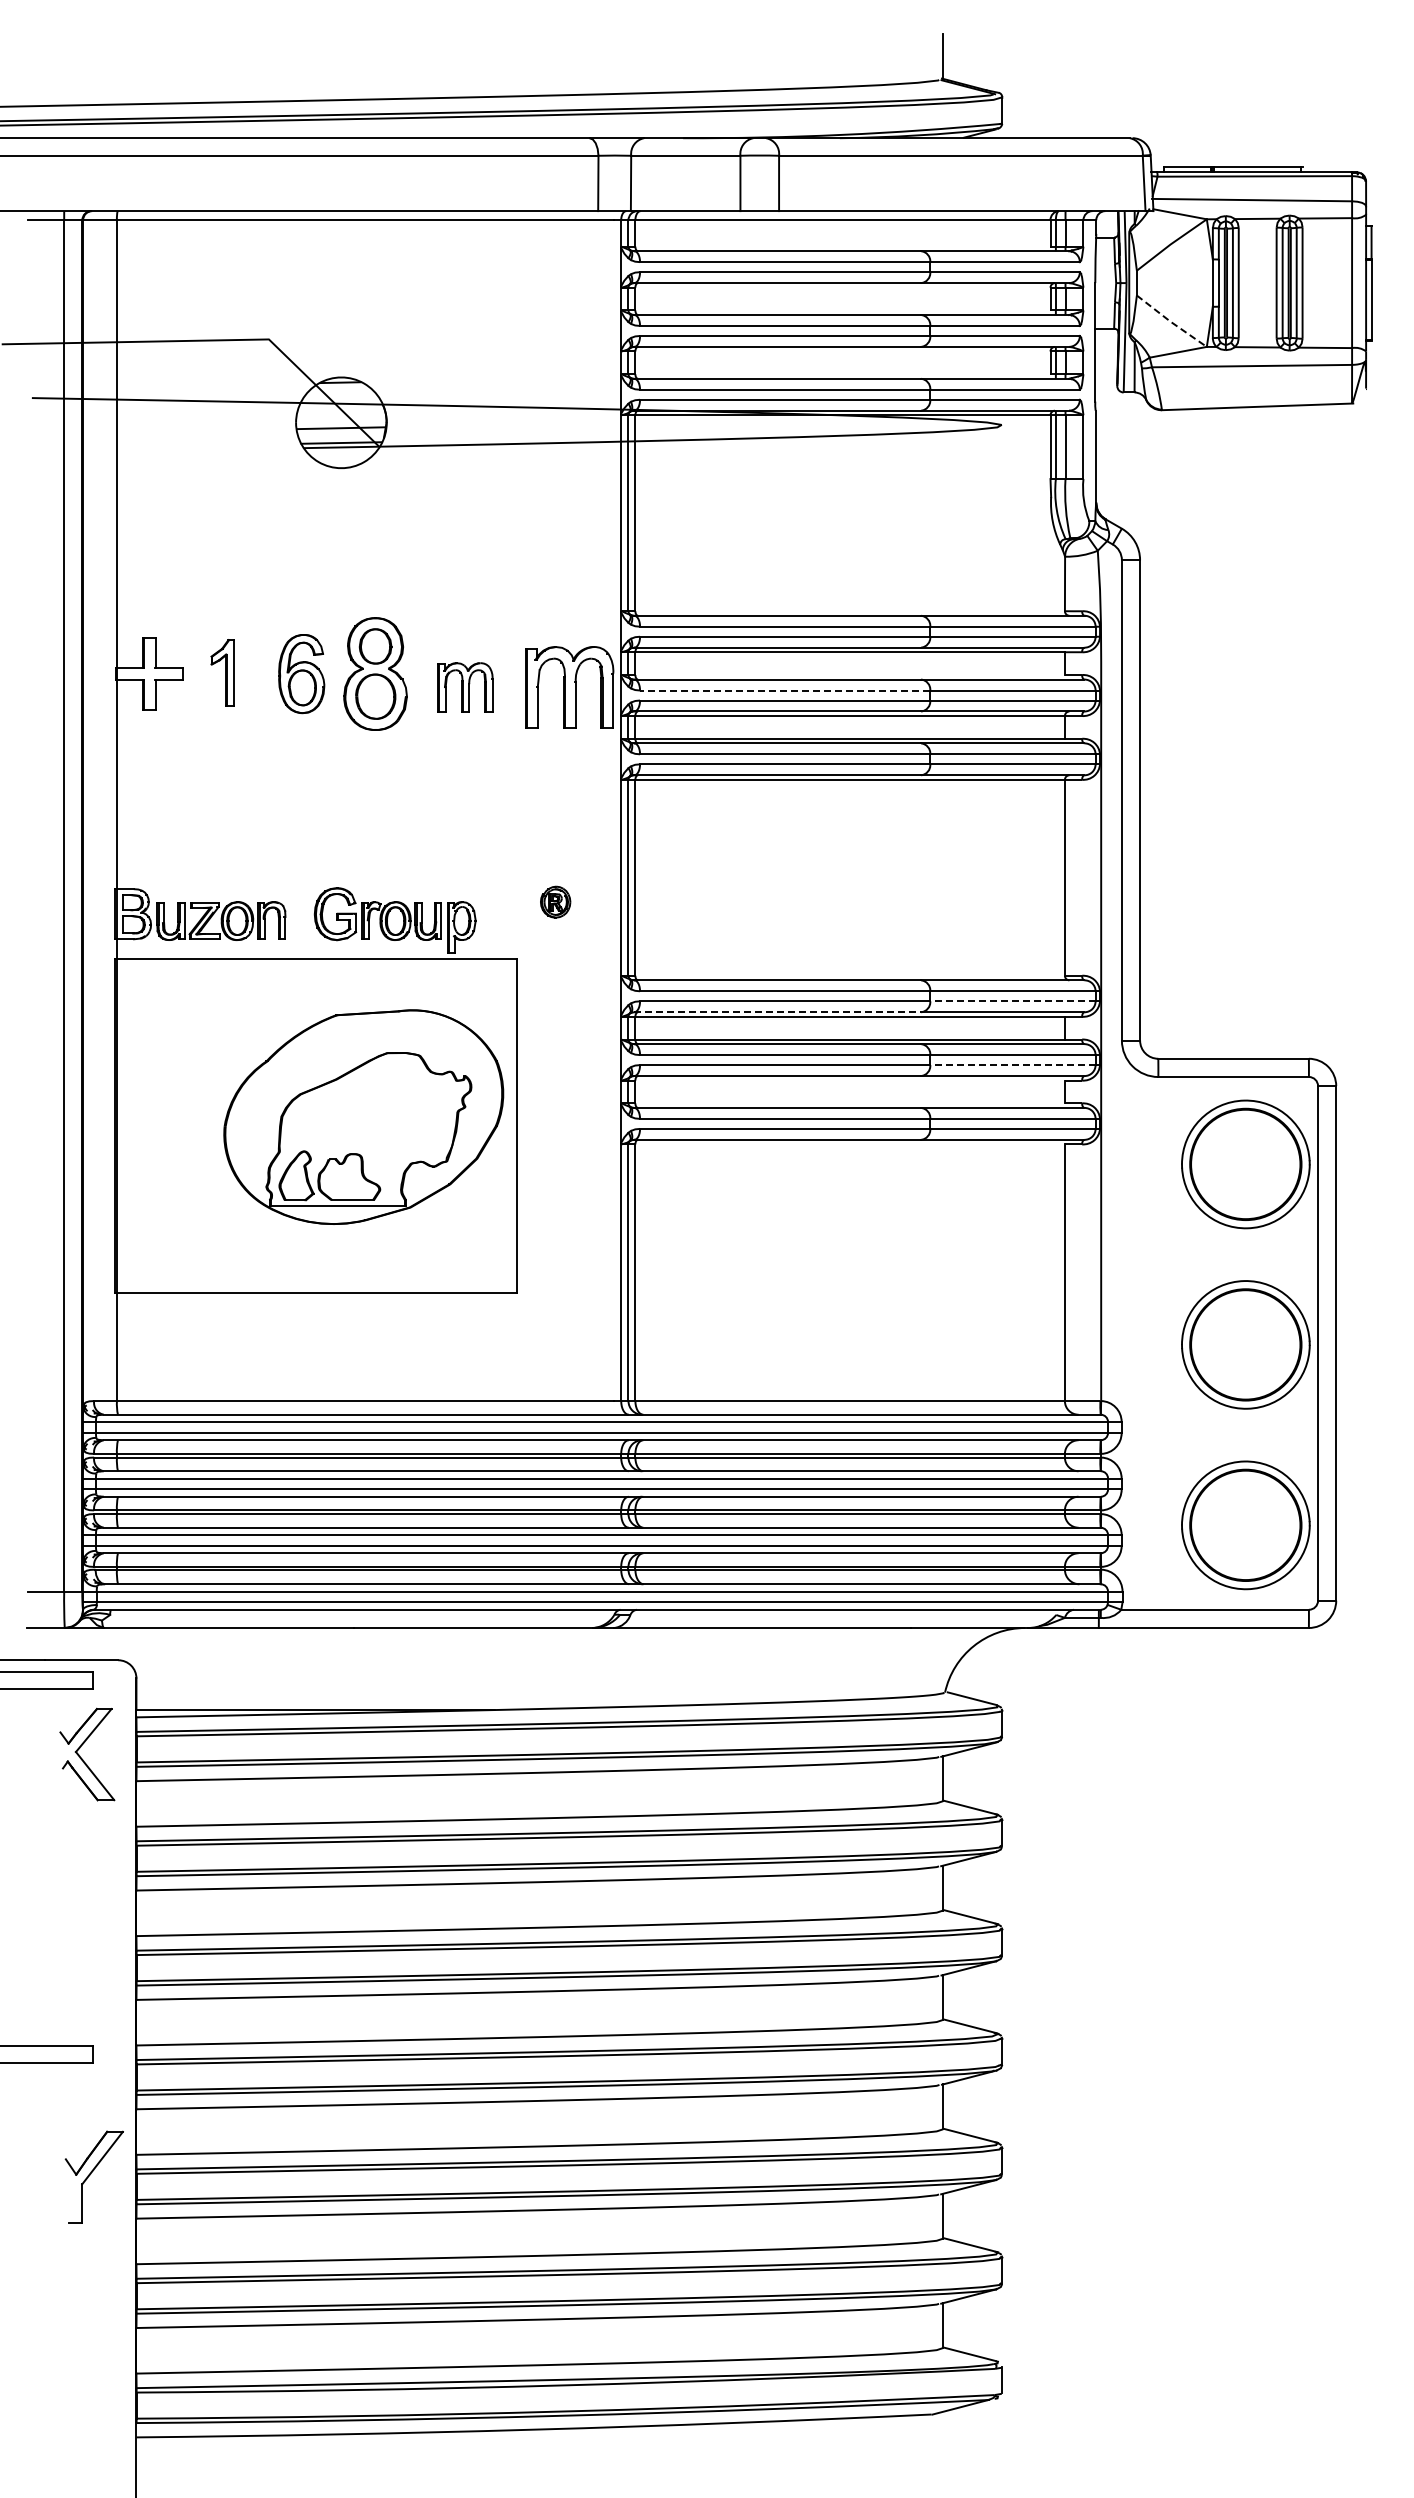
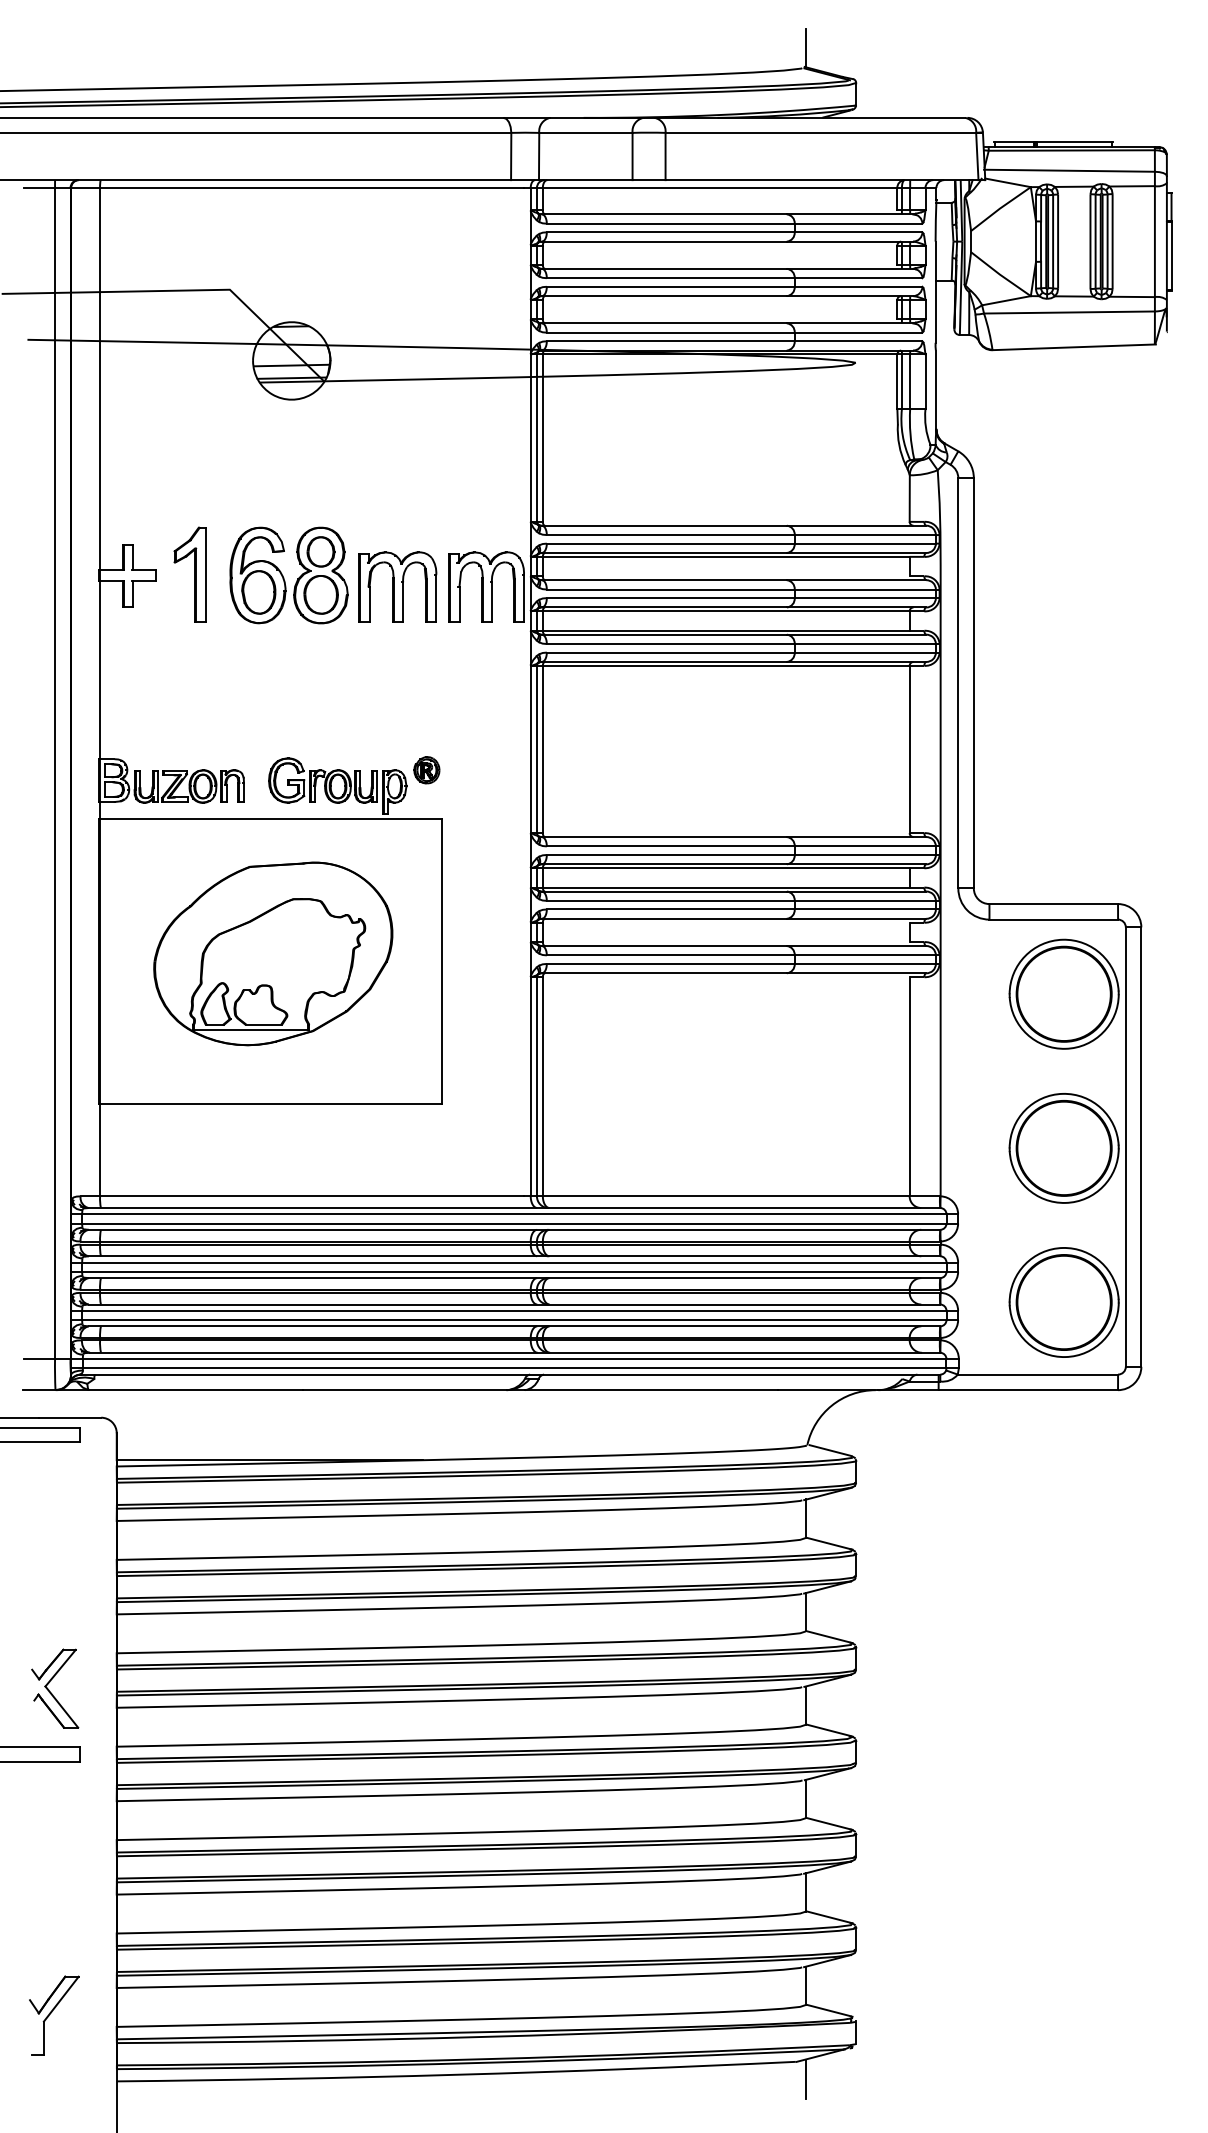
line: (1171, 322) -> (1000, 275), dashed -> solid
part: (222, 672) -> (190, 574), size x1.67
part: (301, 673) -> (257, 575), size x1.43
part: (465, 687) -> (397, 586), size x1.67
line: (784, 690) -> (670, 589), dashed -> solid
part: (555, 901) -> (426, 769), moved
line: (1012, 1001) -> (864, 855), dashed -> solid
line: (778, 1012) -> (665, 864), dashed -> solid
line: (1012, 1065) -> (864, 909), dashed -> solid
part: (363, 1116) -> (273, 953), moved
part: (82, 1758) -> (51, 1692), moved
part: (93, 2176) -> (53, 2014), moved
line: (943, 2434) -> (805, 2078), added

